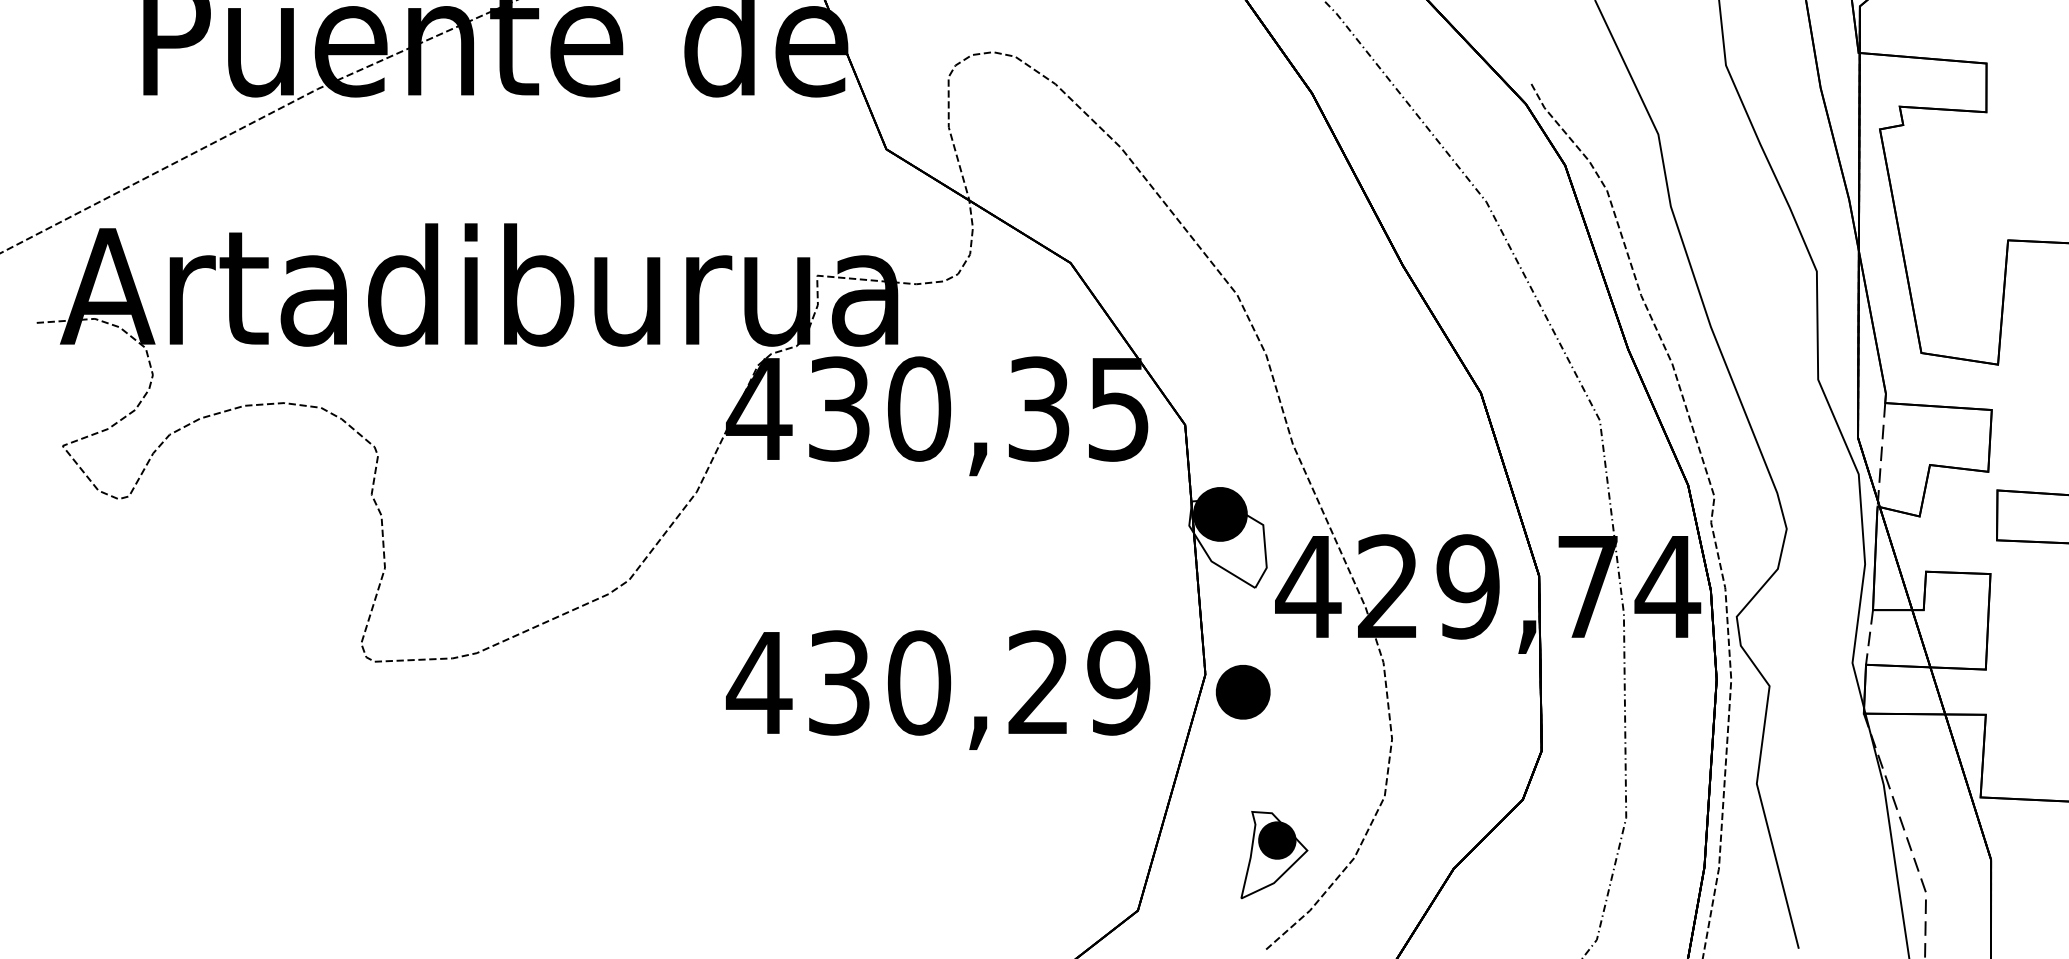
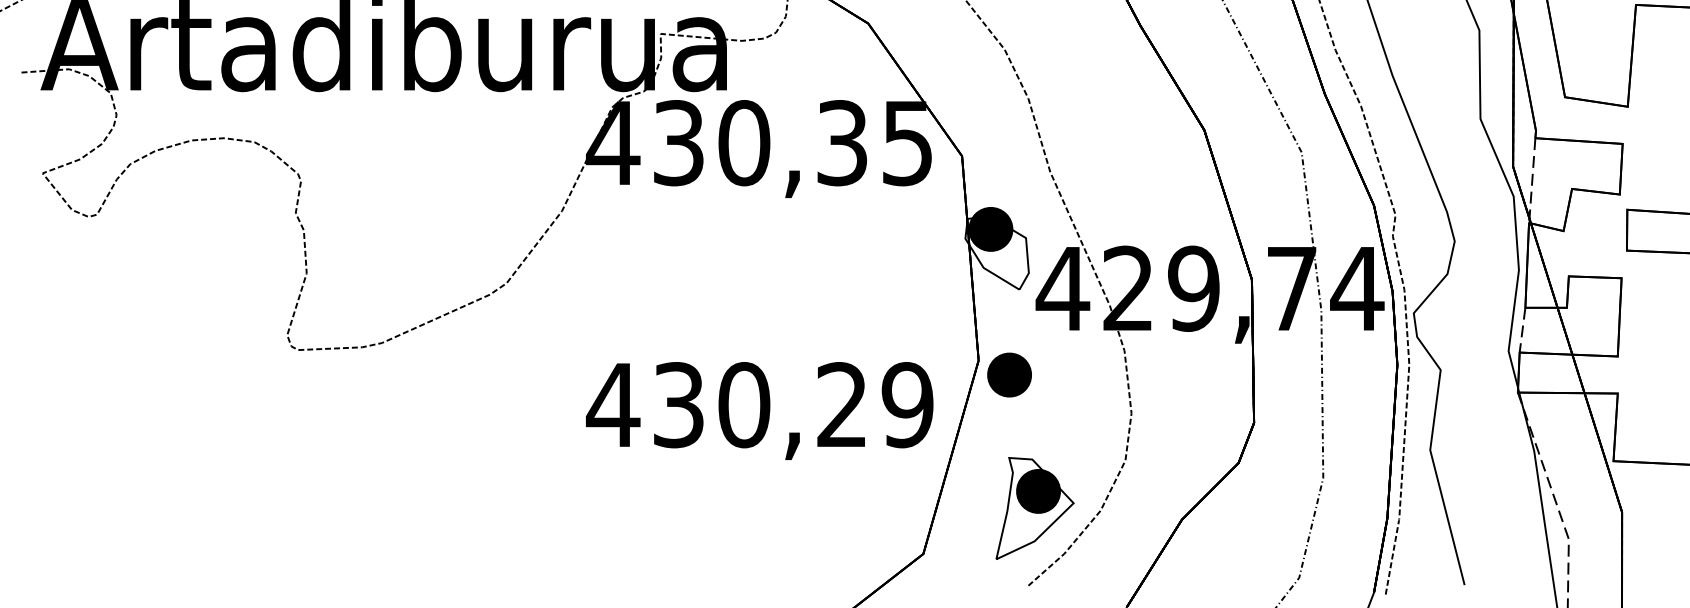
text: (938, 689) -> (760, 410), moved
part: (1274, 854) -> (1035, 507), size x1.43

